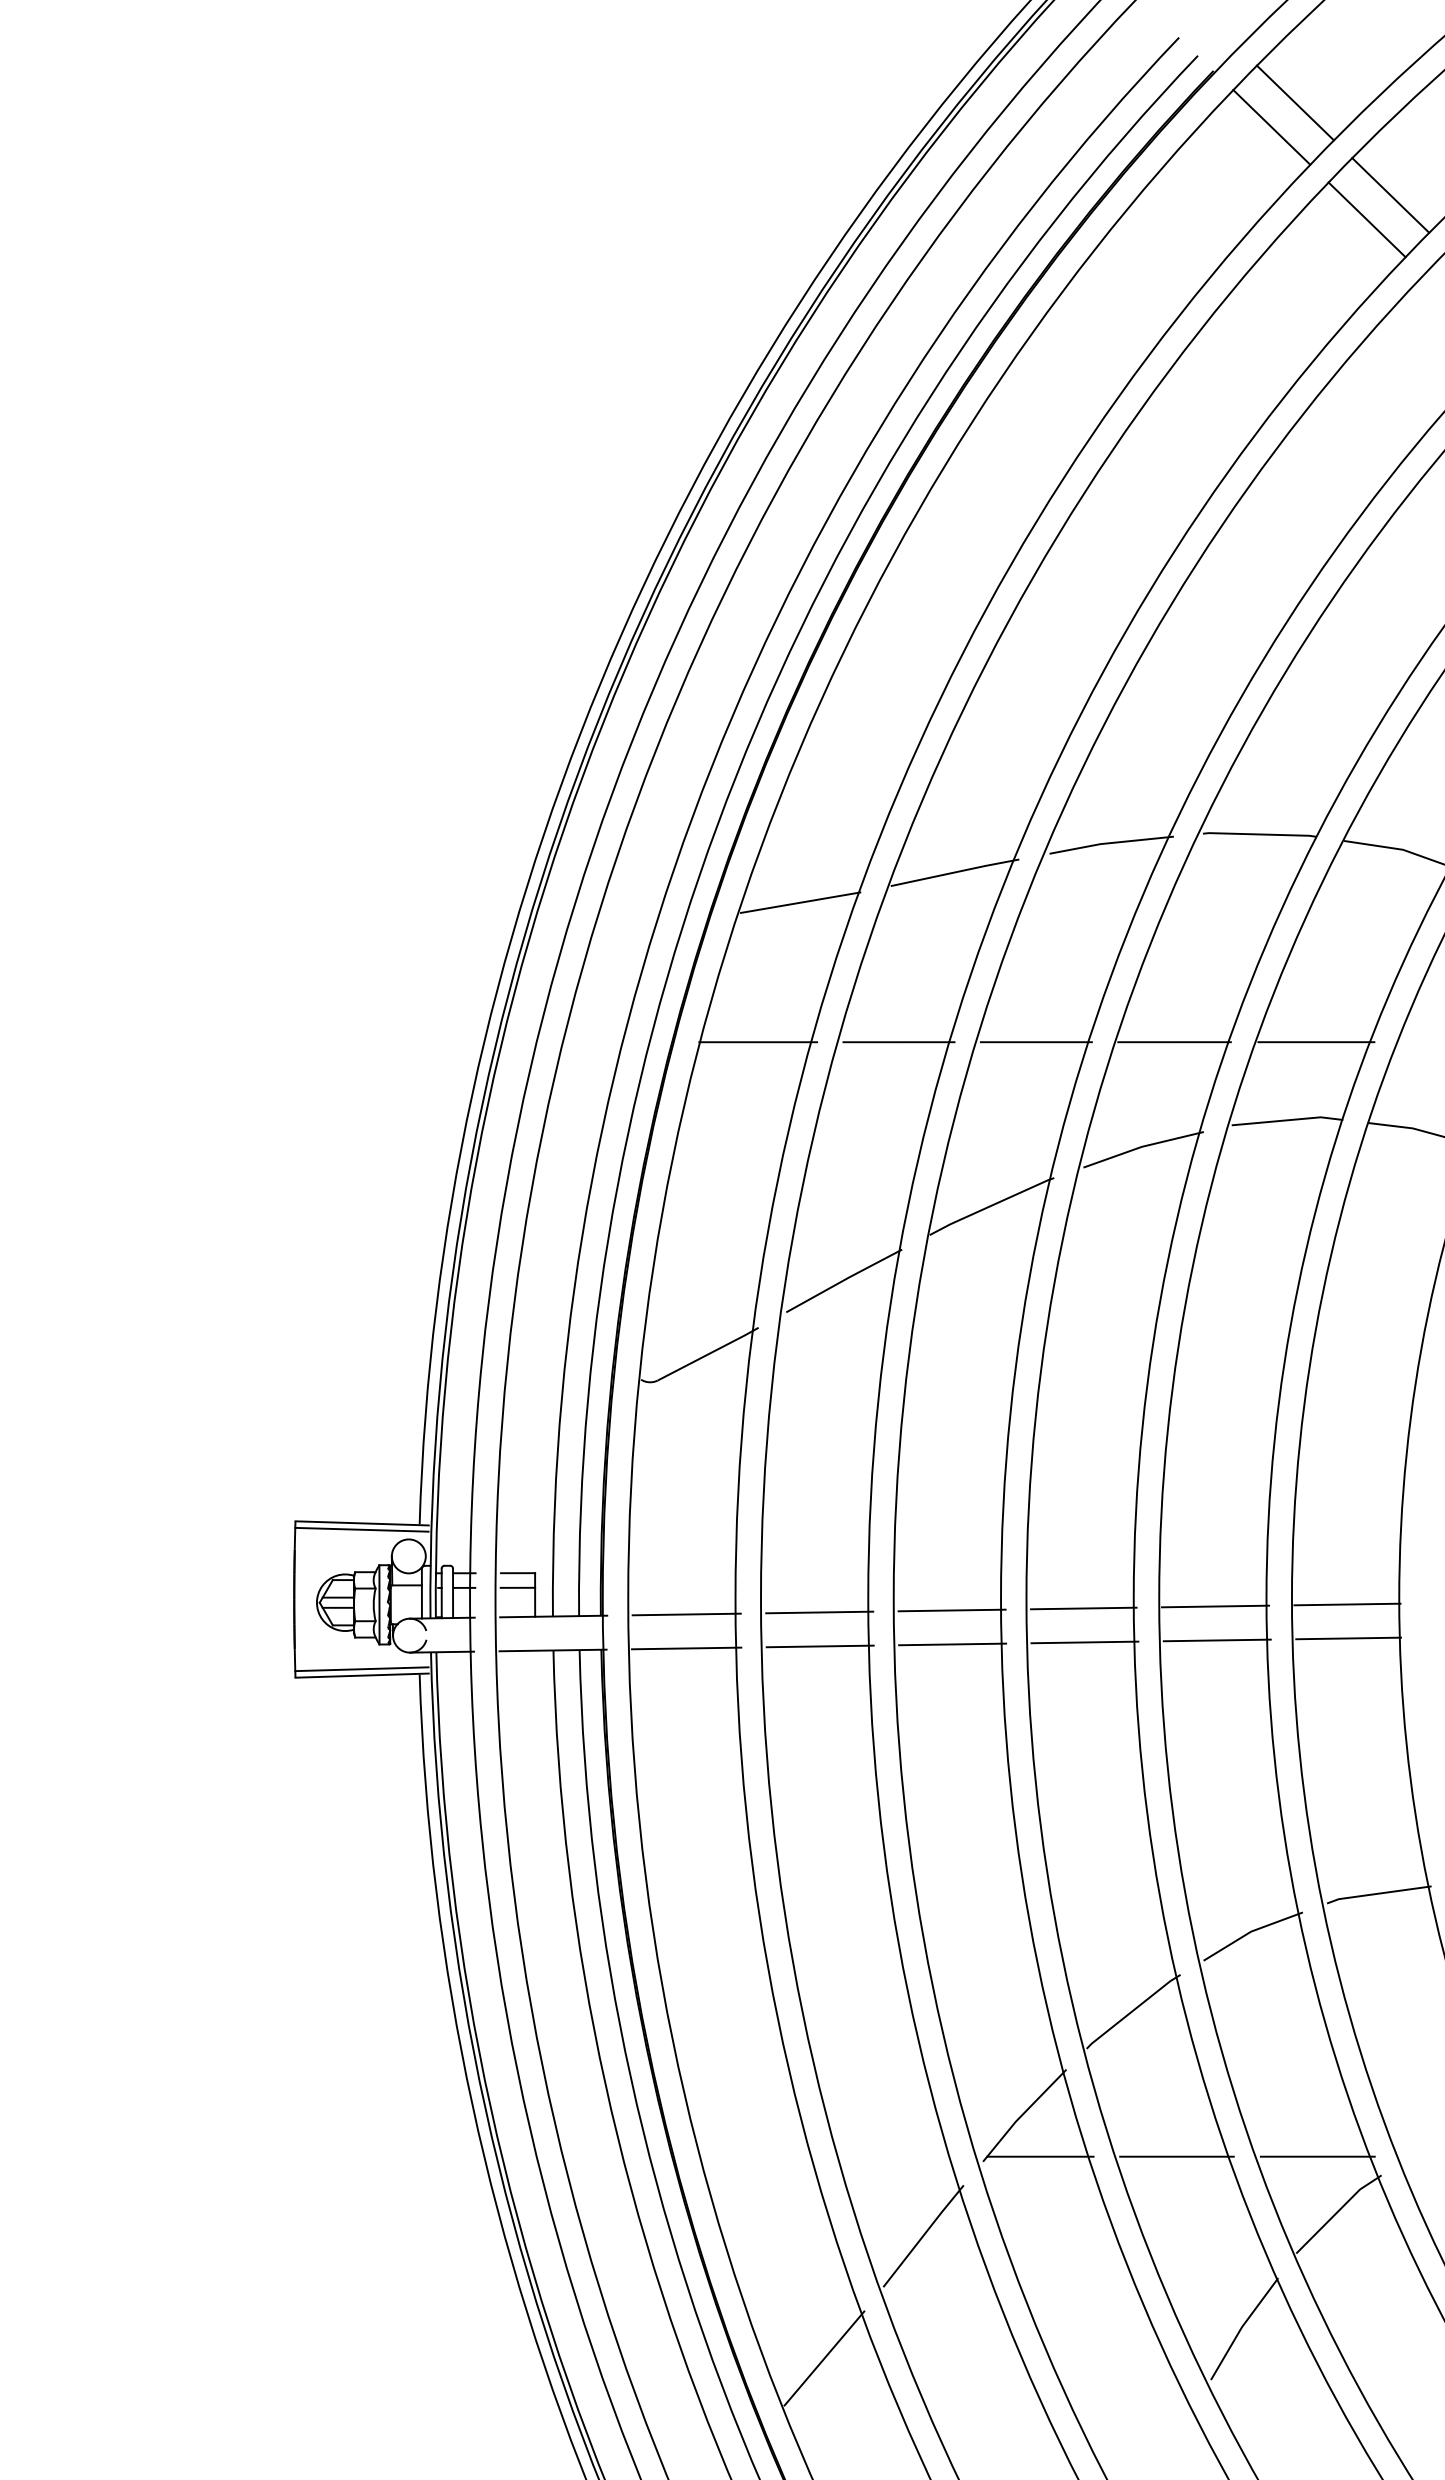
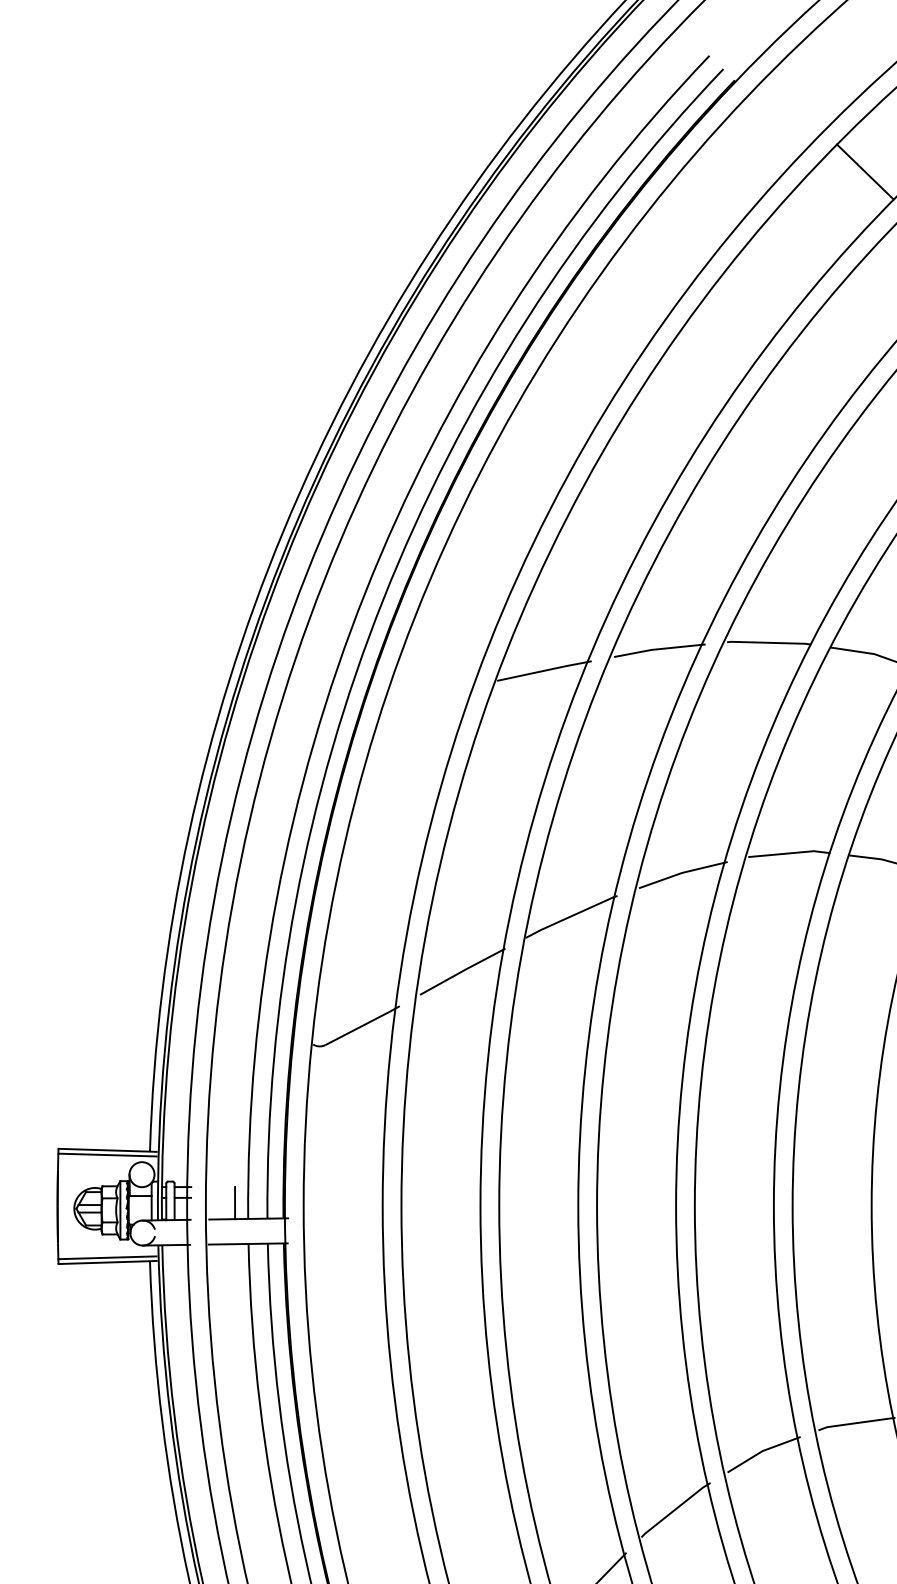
line: (1294, 102) -> (794, 103), removed
line: (1271, 127) -> (777, 122), removed
line: (1366, 219) -> (847, 189), removed
line: (800, 902) -> (430, 692), removed
line: (758, 1042) -> (399, 796), removed
line: (898, 1042) -> (502, 796), removed
line: (1035, 1042) -> (603, 796), removed
line: (1174, 1042) -> (706, 796), removed
line: (1316, 1042) -> (810, 796), removed
line: (518, 1573) -> (222, 1187), removed
line: (517, 1587) -> (222, 1197), removed
line: (1347, 1604) -> (833, 1210), removed
line: (1215, 1606) -> (736, 1211), removed
line: (1083, 1608) -> (639, 1213), removed
line: (951, 1610) -> (541, 1214), removed
line: (819, 1612) -> (444, 1216), removed
line: (686, 1614) -> (346, 1217), removed
line: (1348, 1638) -> (834, 1235), removed
line: (1216, 1640) -> (737, 1236), removed
line: (1084, 1642) -> (639, 1238), removed
line: (952, 1644) -> (542, 1239), removed
line: (819, 1646) -> (444, 1241), removed
line: (686, 1648) -> (346, 1242), removed

